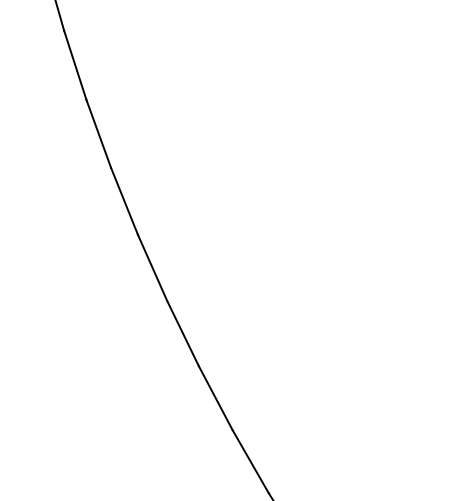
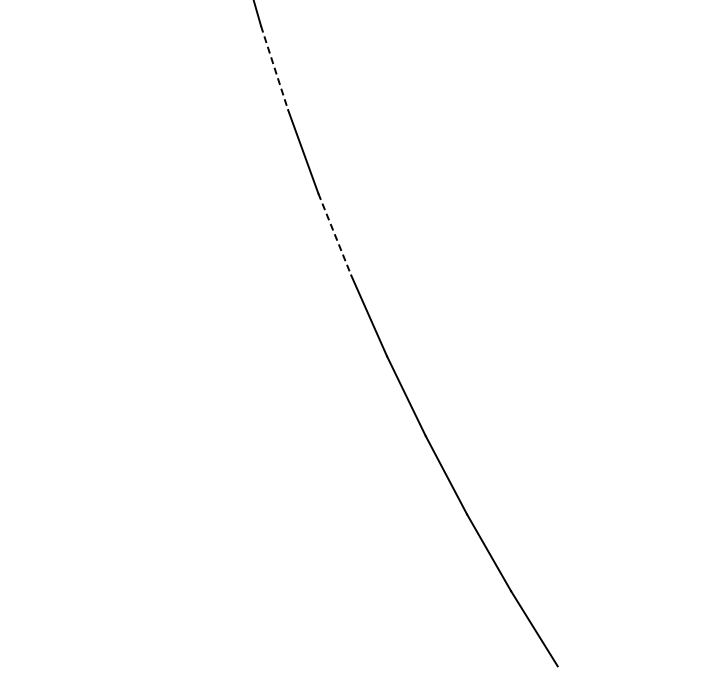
line: (75, 65) -> (274, 68), solid -> dashed
line: (124, 201) -> (334, 234), solid -> dashed

